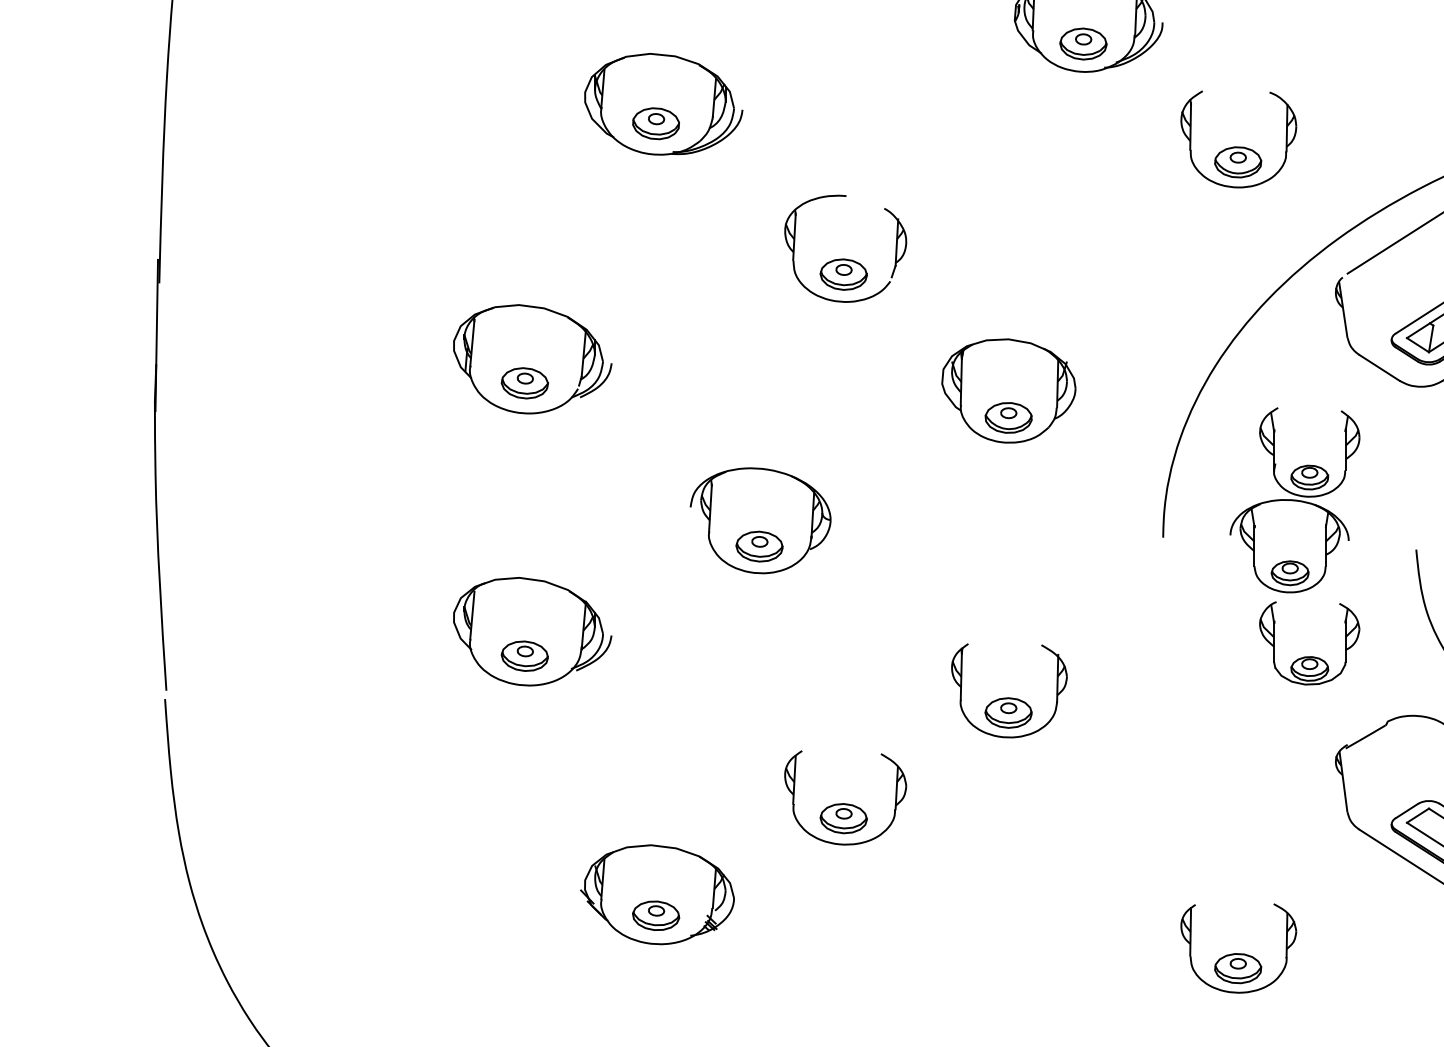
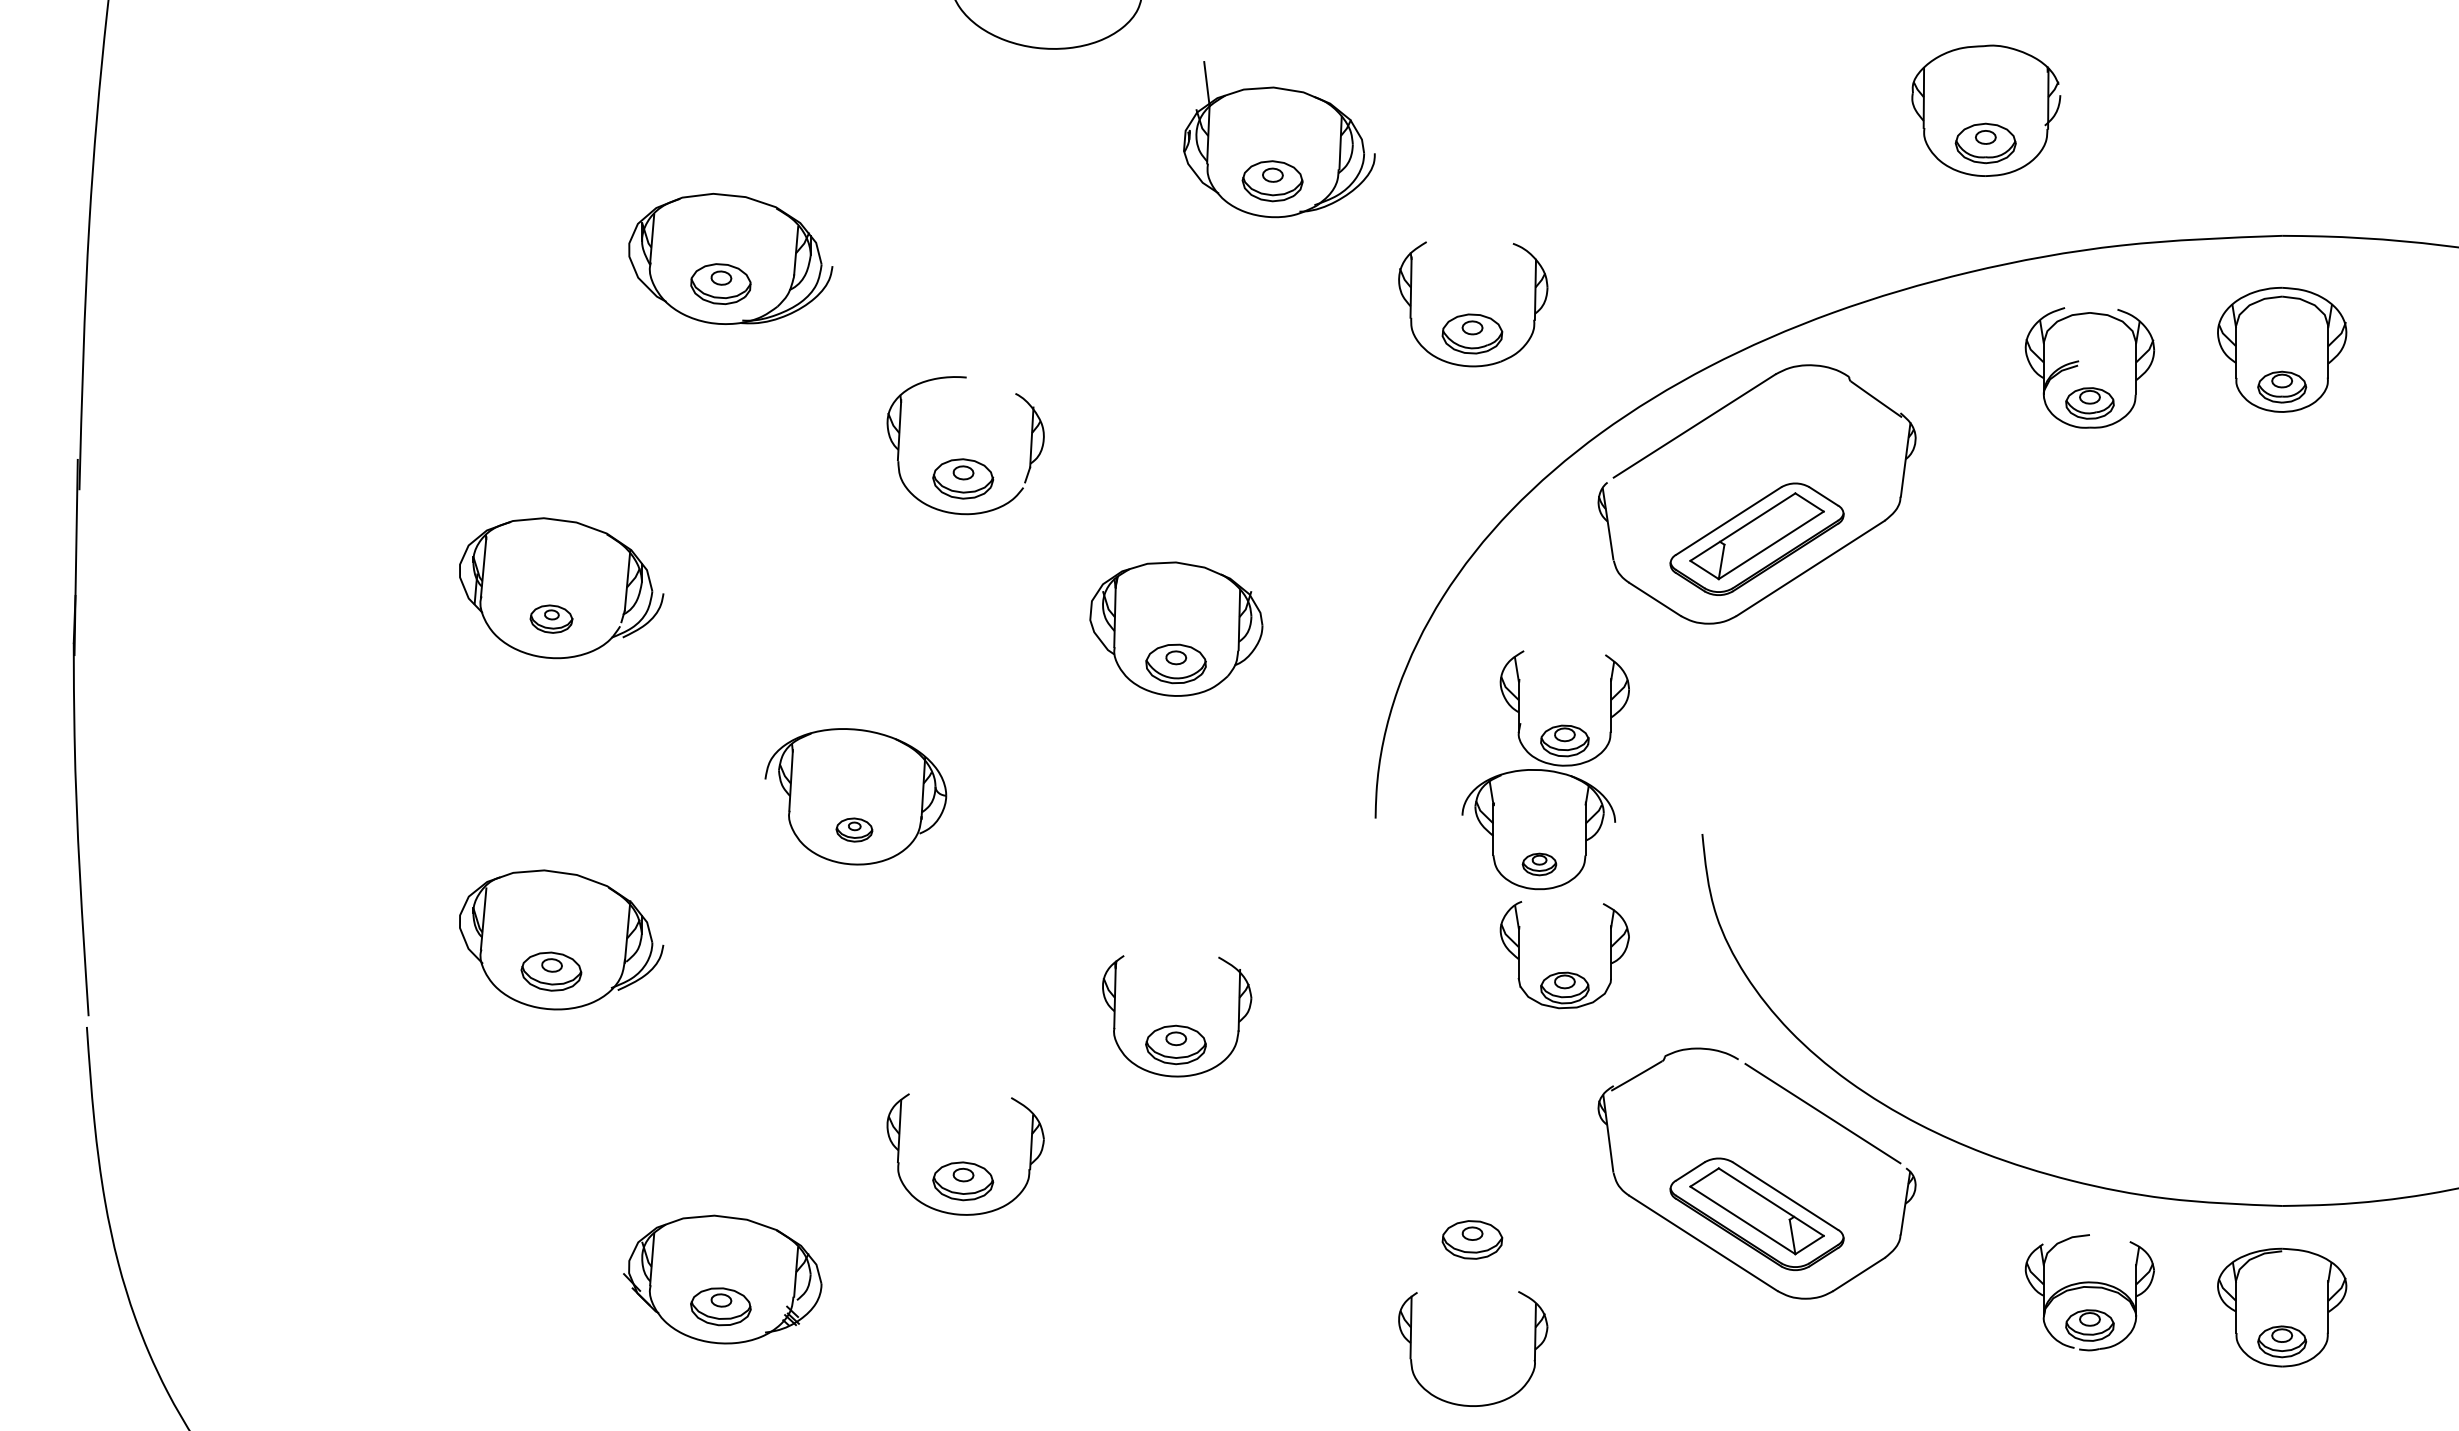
part: (524, 382) -> (551, 618), size x0.7
part: (759, 546) -> (854, 829), size x0.6
part: (1290, 573) -> (1539, 864), size x0.7
part: (1238, 968) -> (1472, 1239), moved

